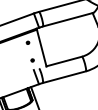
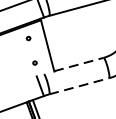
line: (64, 61) -> (79, 64), solid -> dashed
line: (64, 77) -> (79, 86), solid -> dashed

